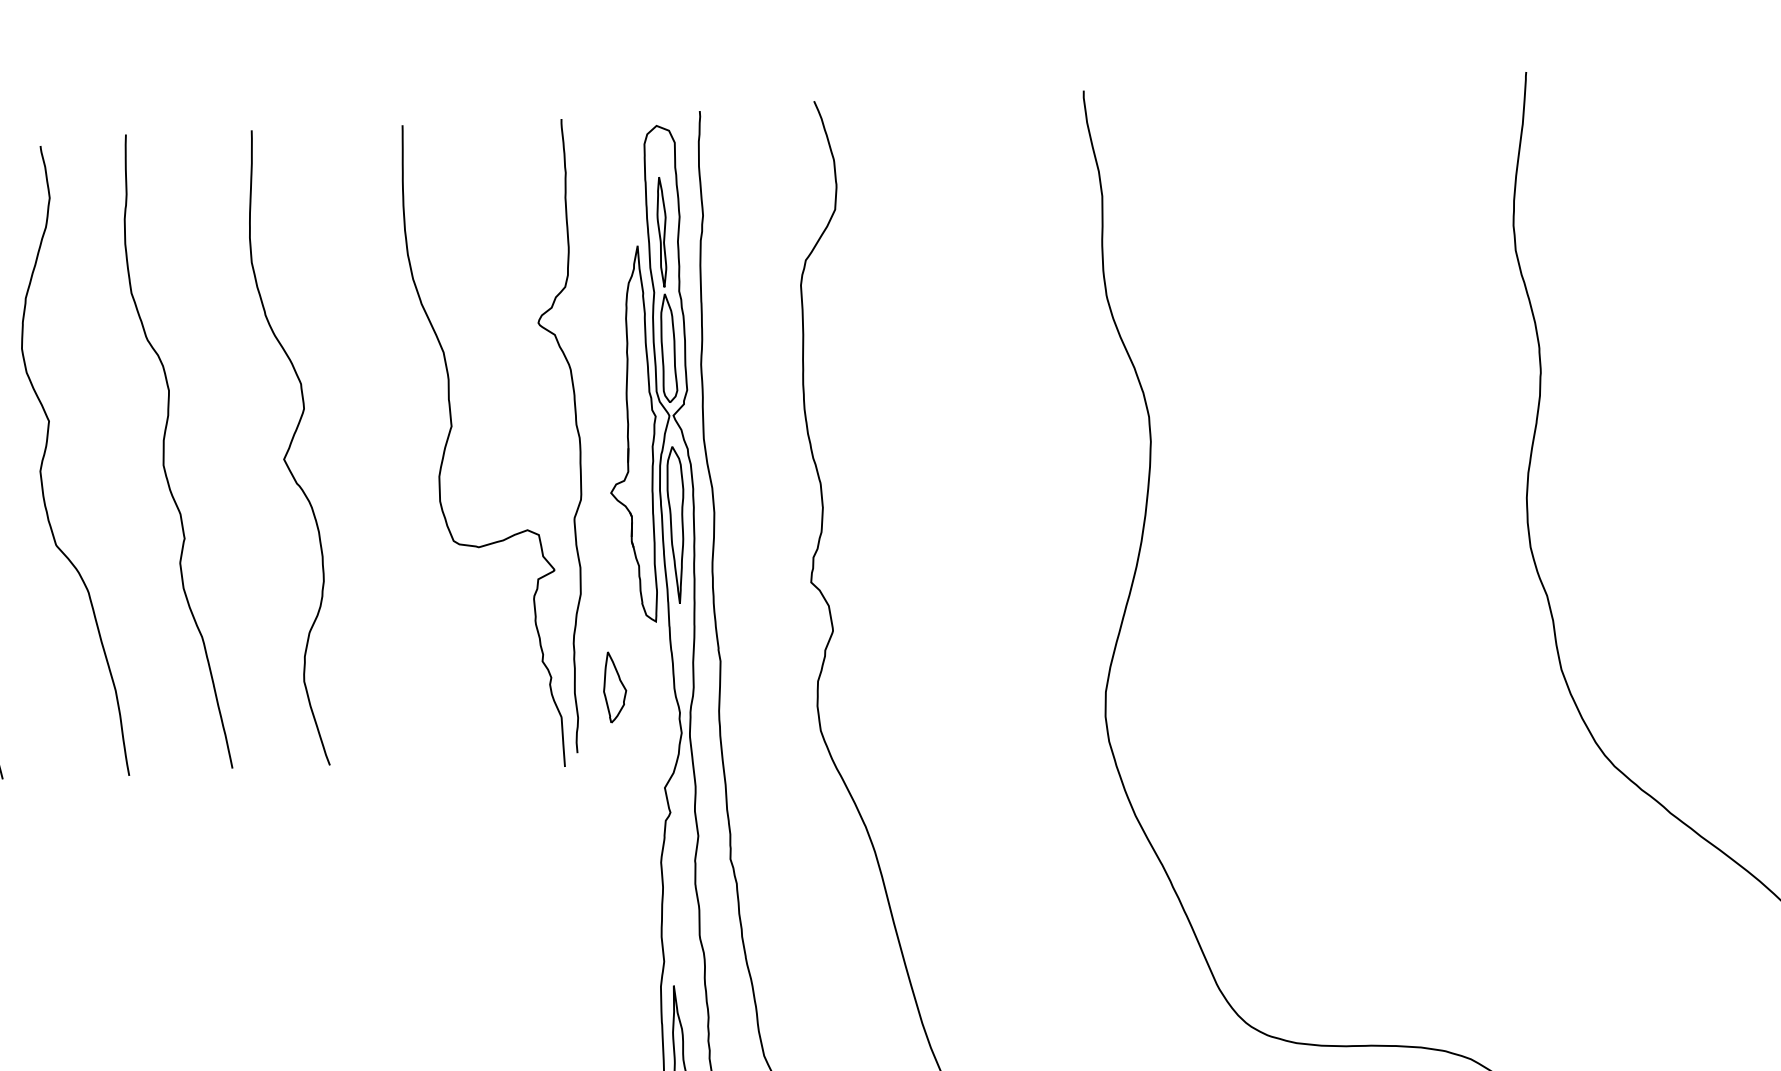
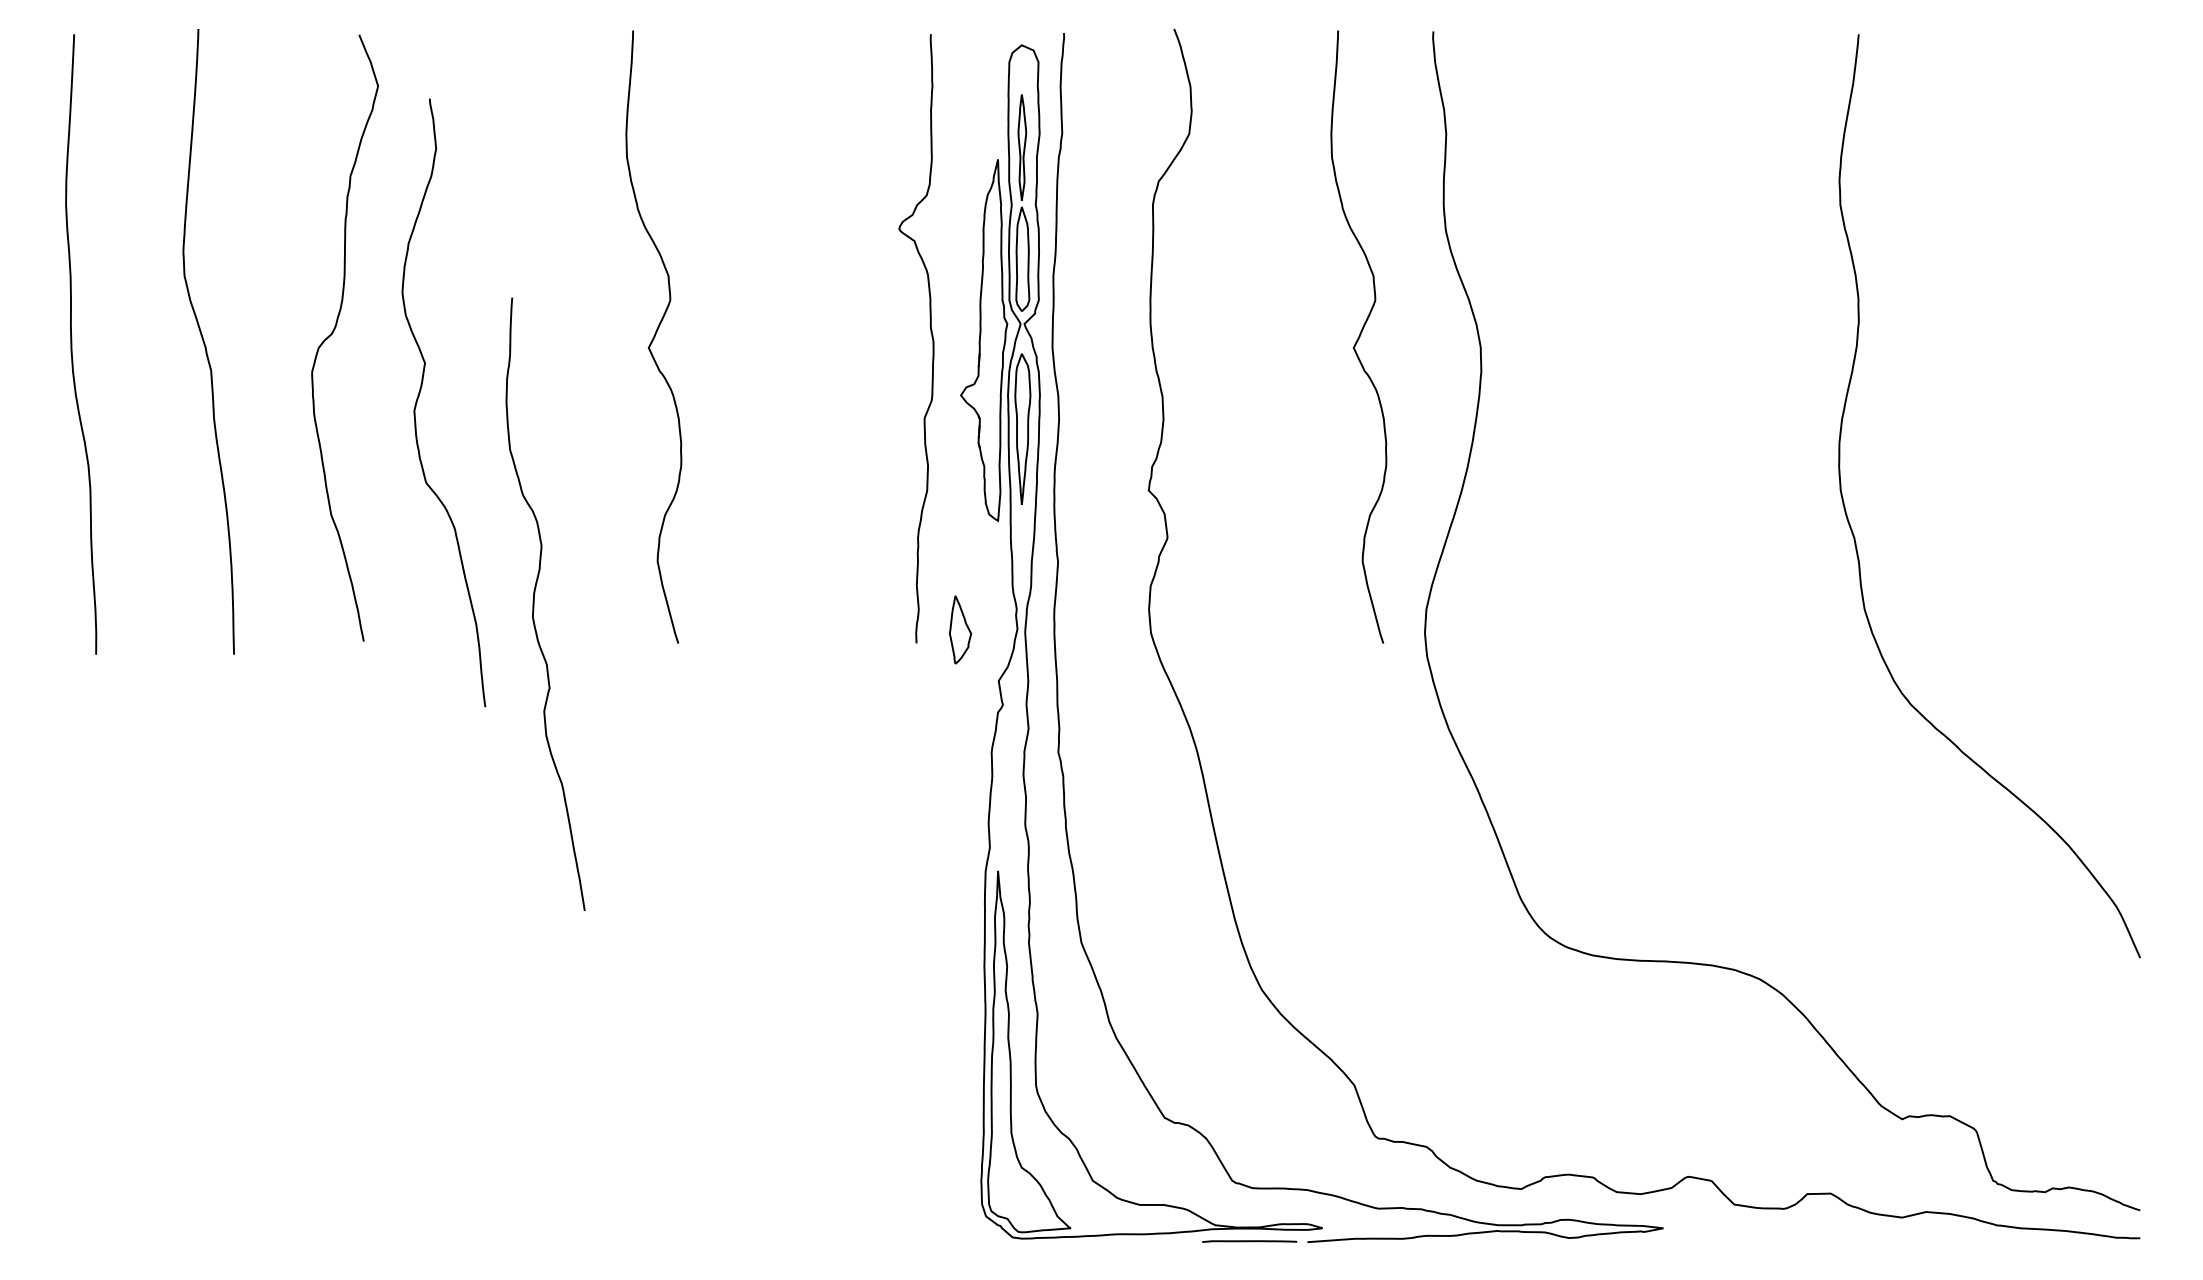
curve: (1021, 411) -> (1358, 336), added
curve: (449, 437) -> (808, 334), removed
curve: (164, 451) -> (534, 603), moved
curve: (45, 453) -> (420, 393), moved
part: (614, 686) -> (960, 629), moved

